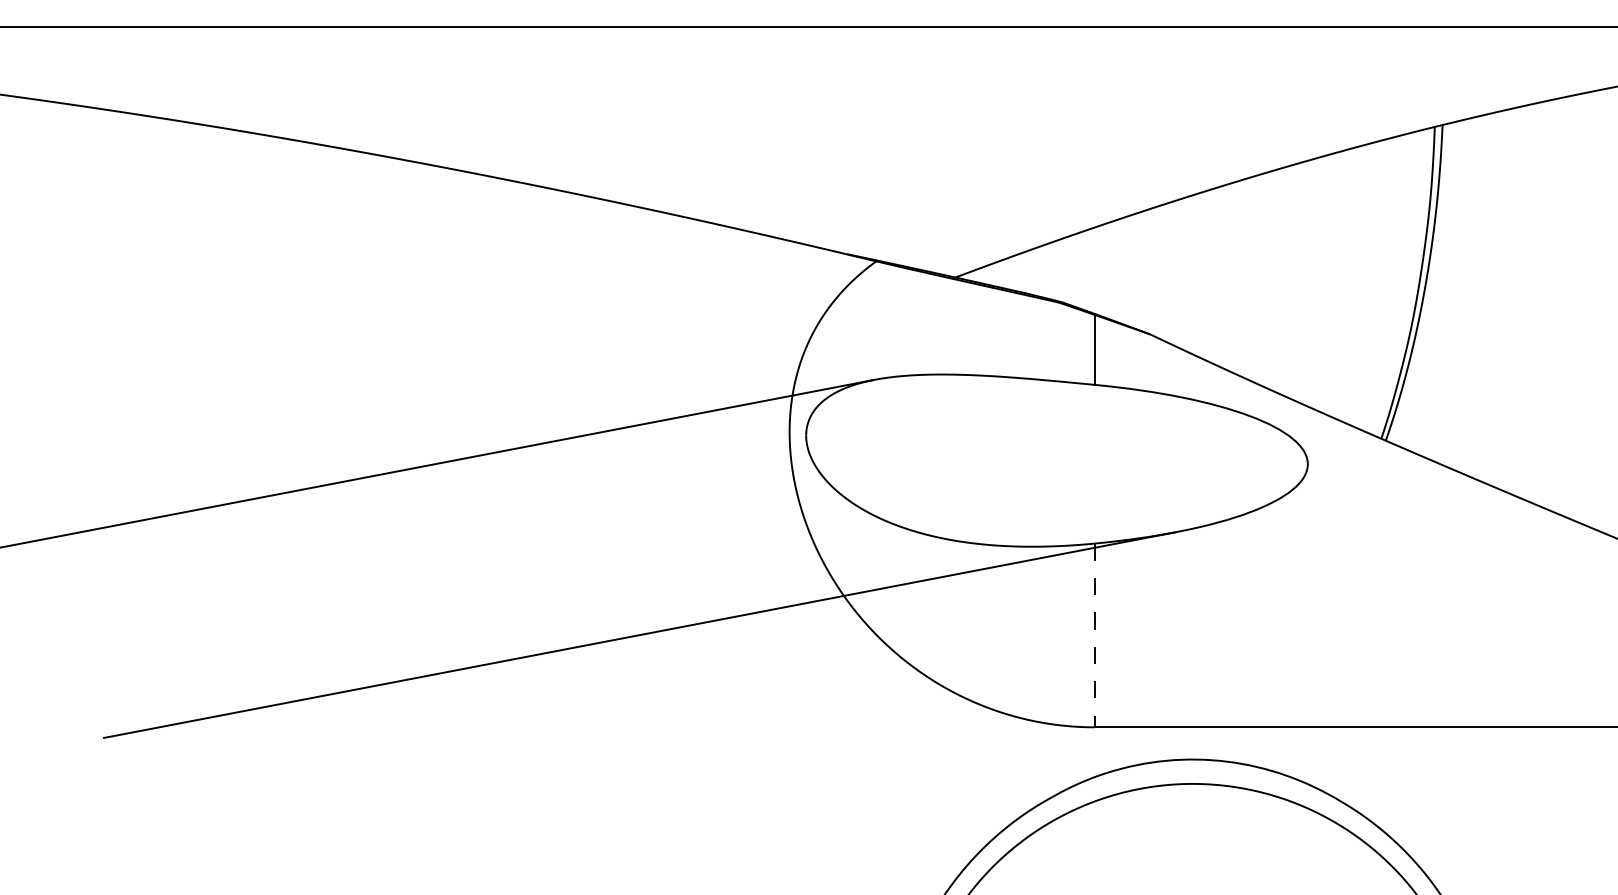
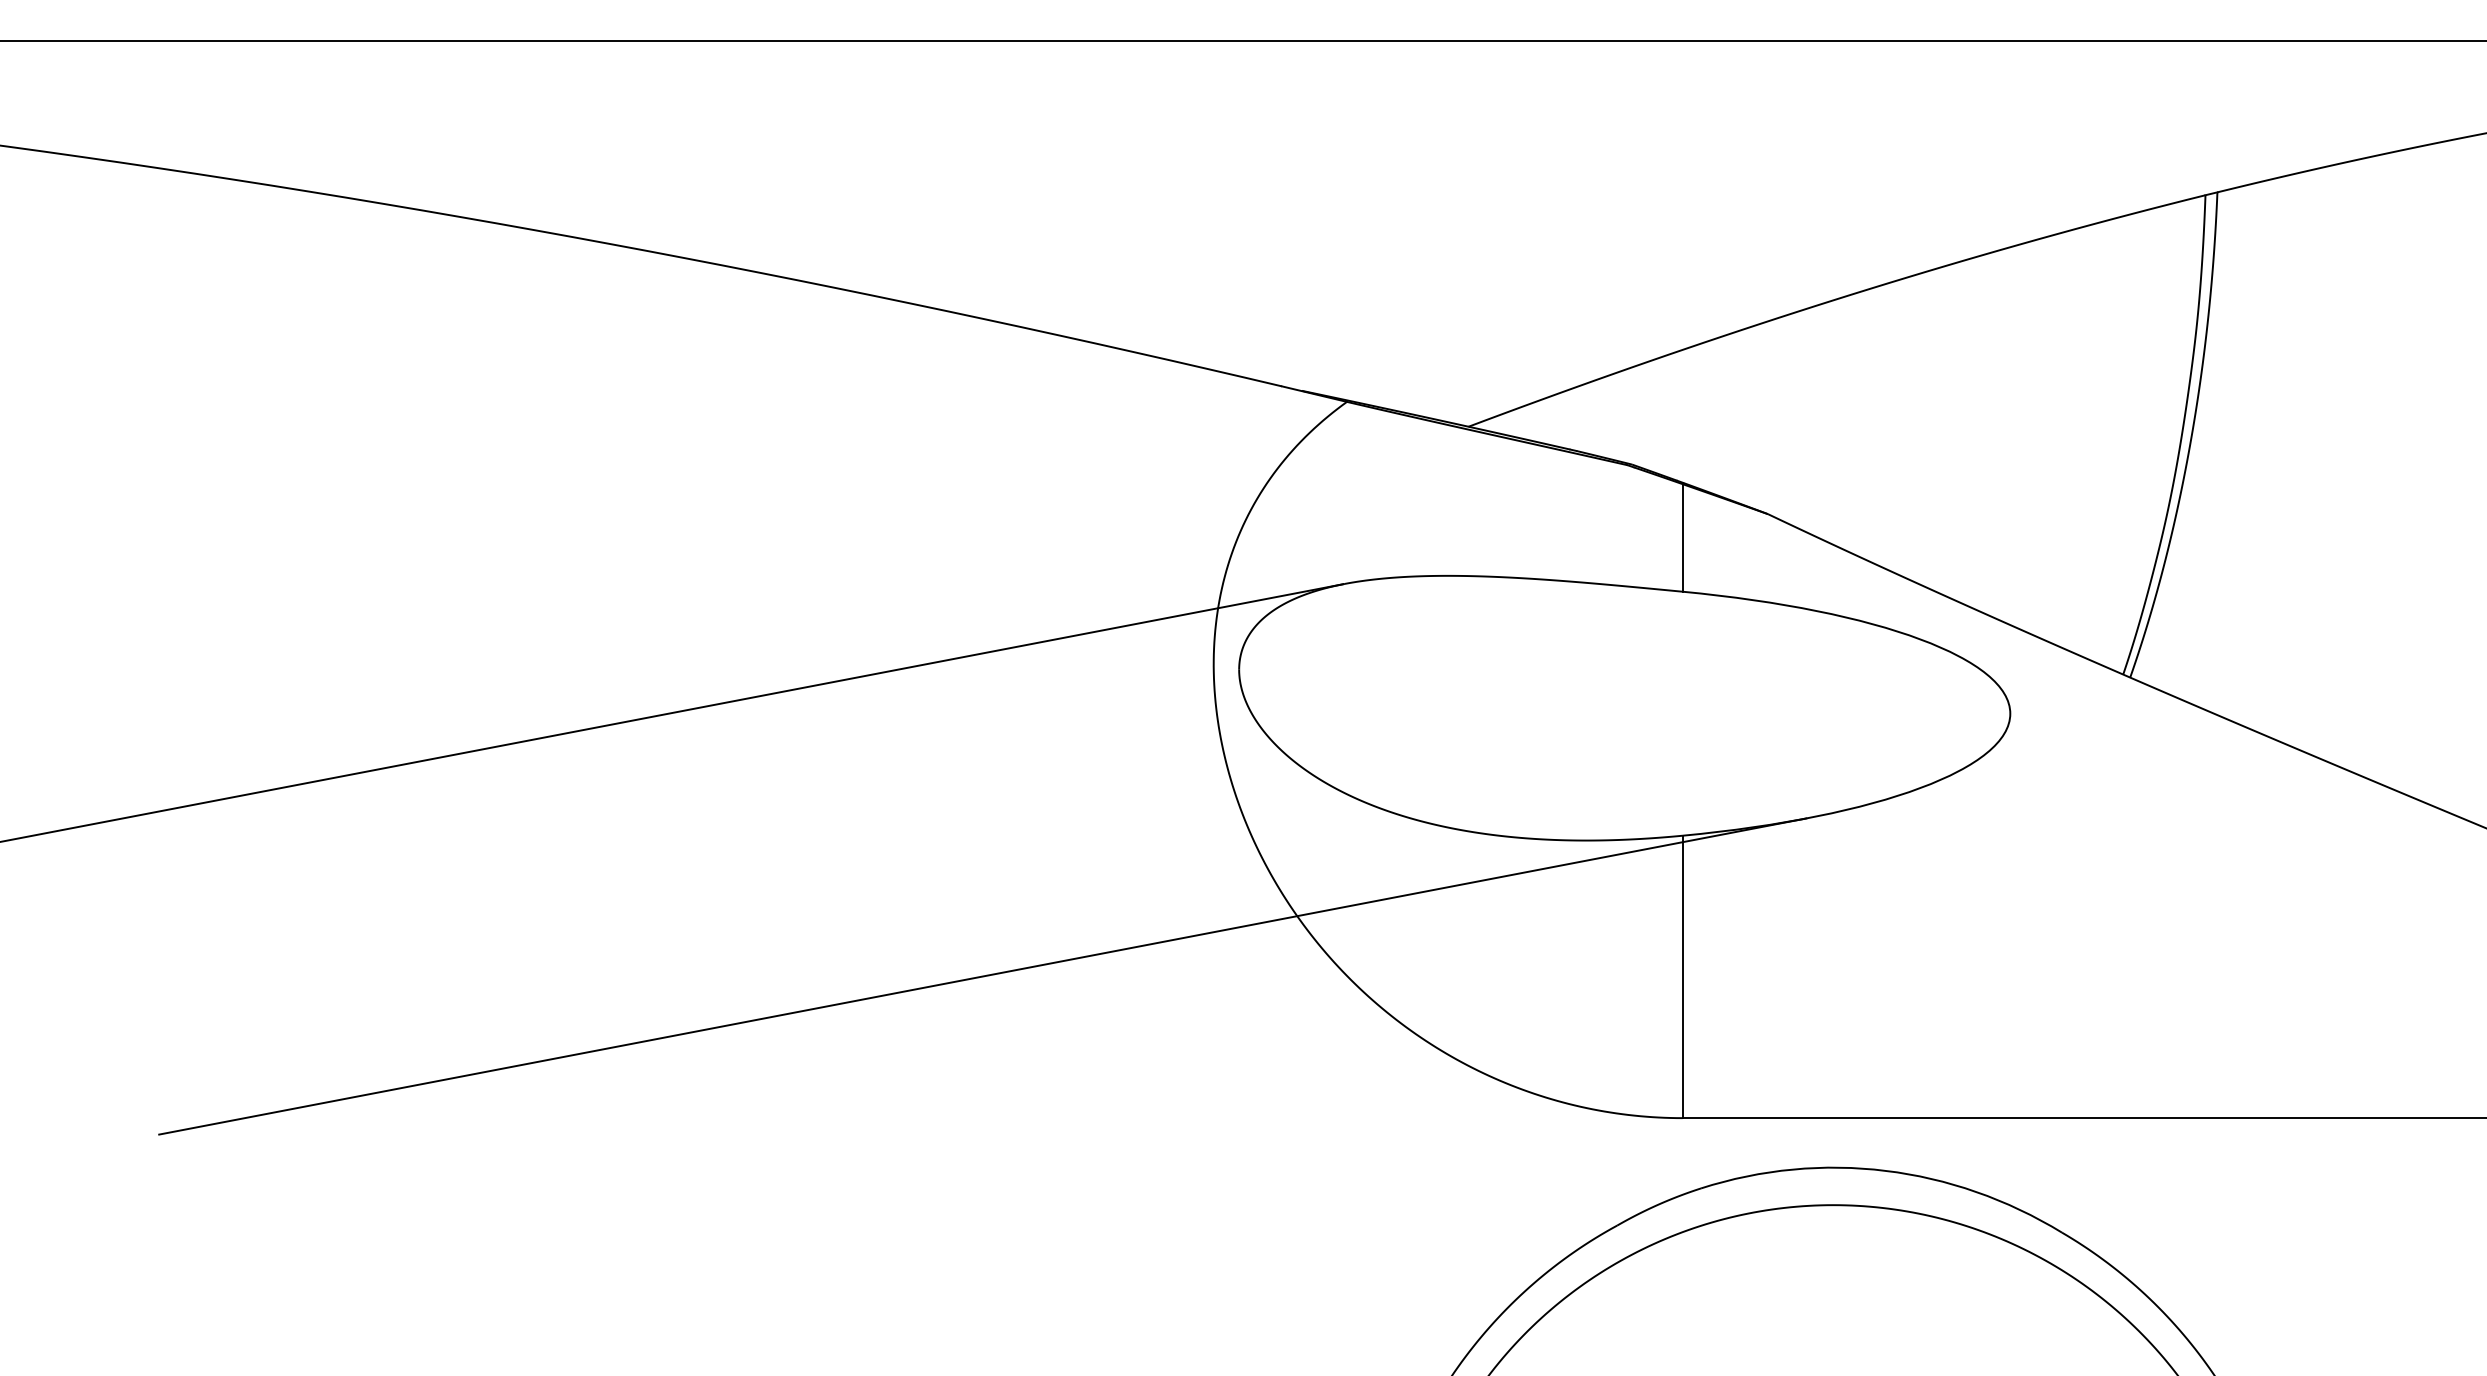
line: (1094, 635) -> (1682, 976), dashed -> solid

